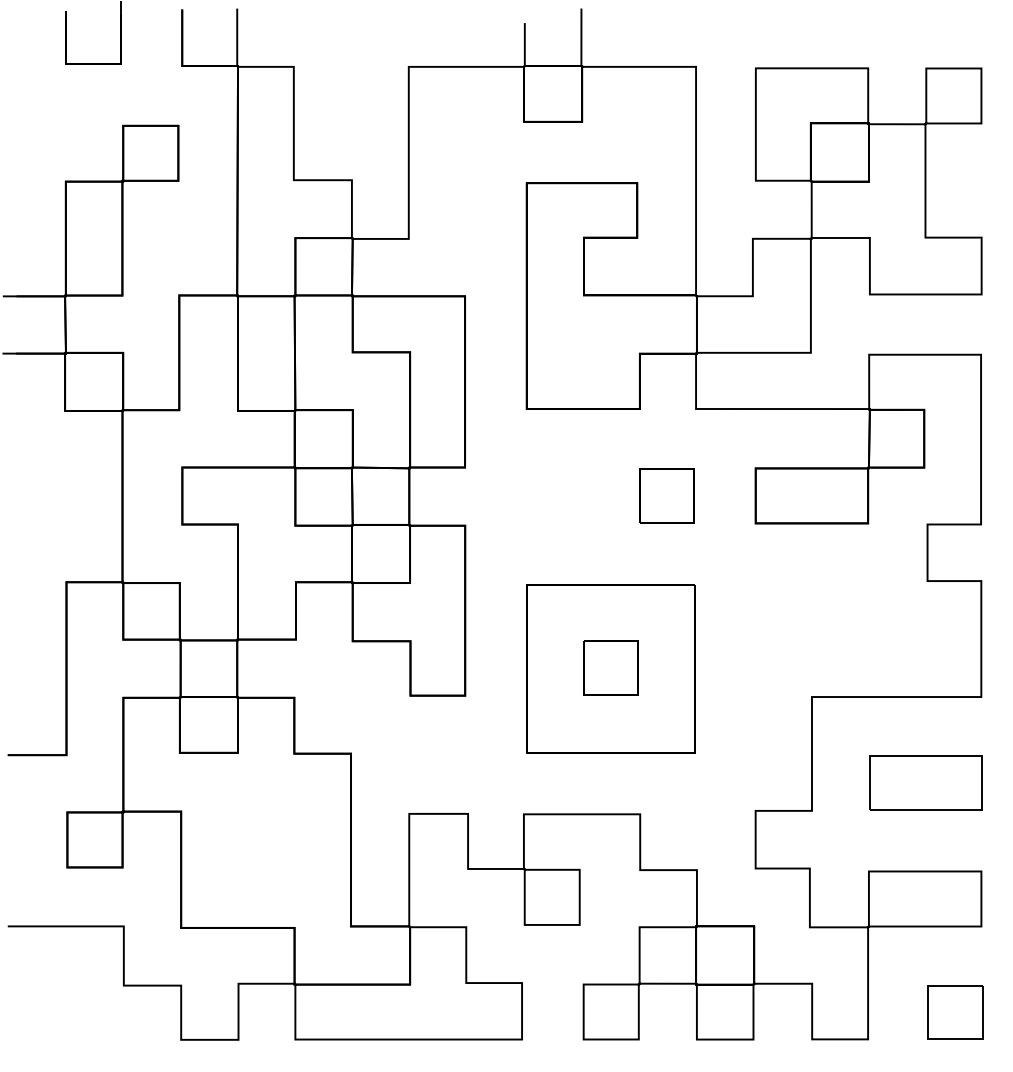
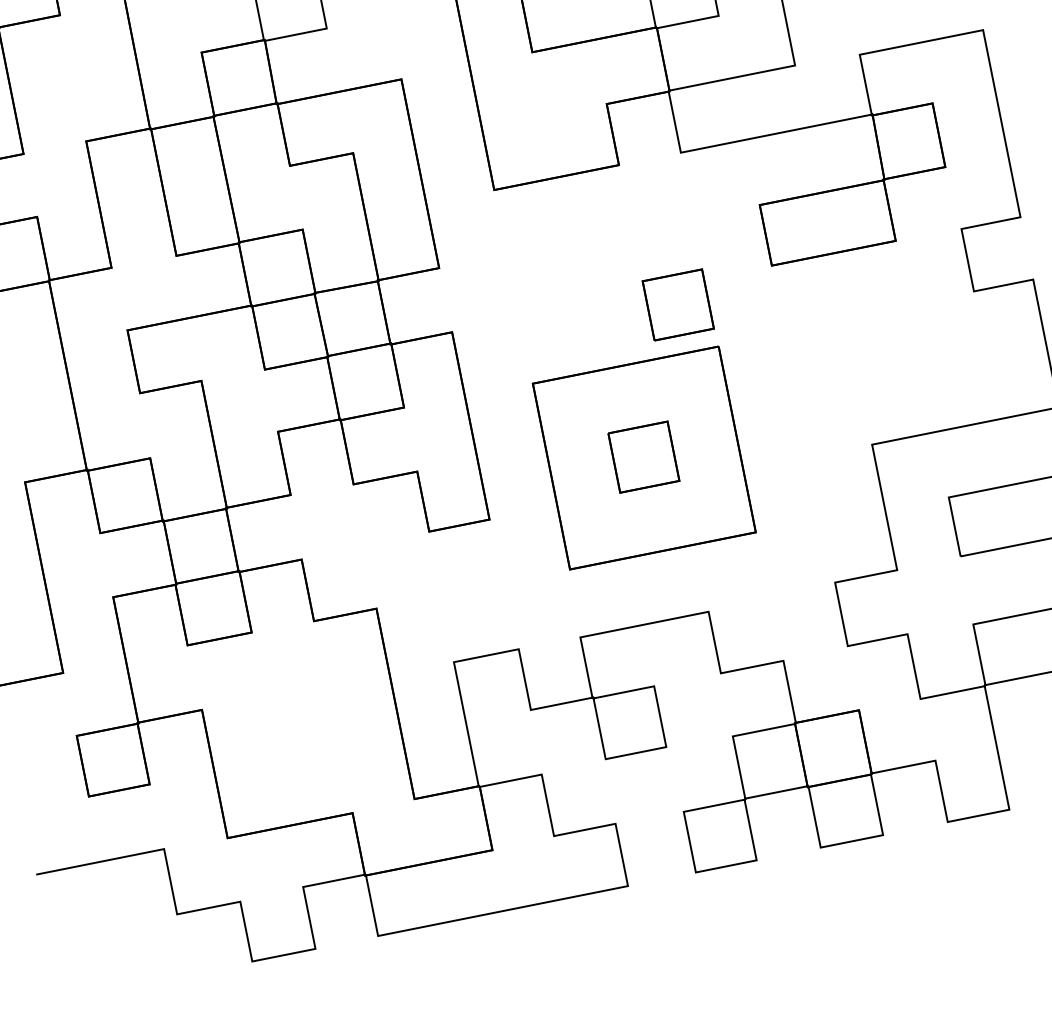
part: (666, 495) -> (677, 304), moved

